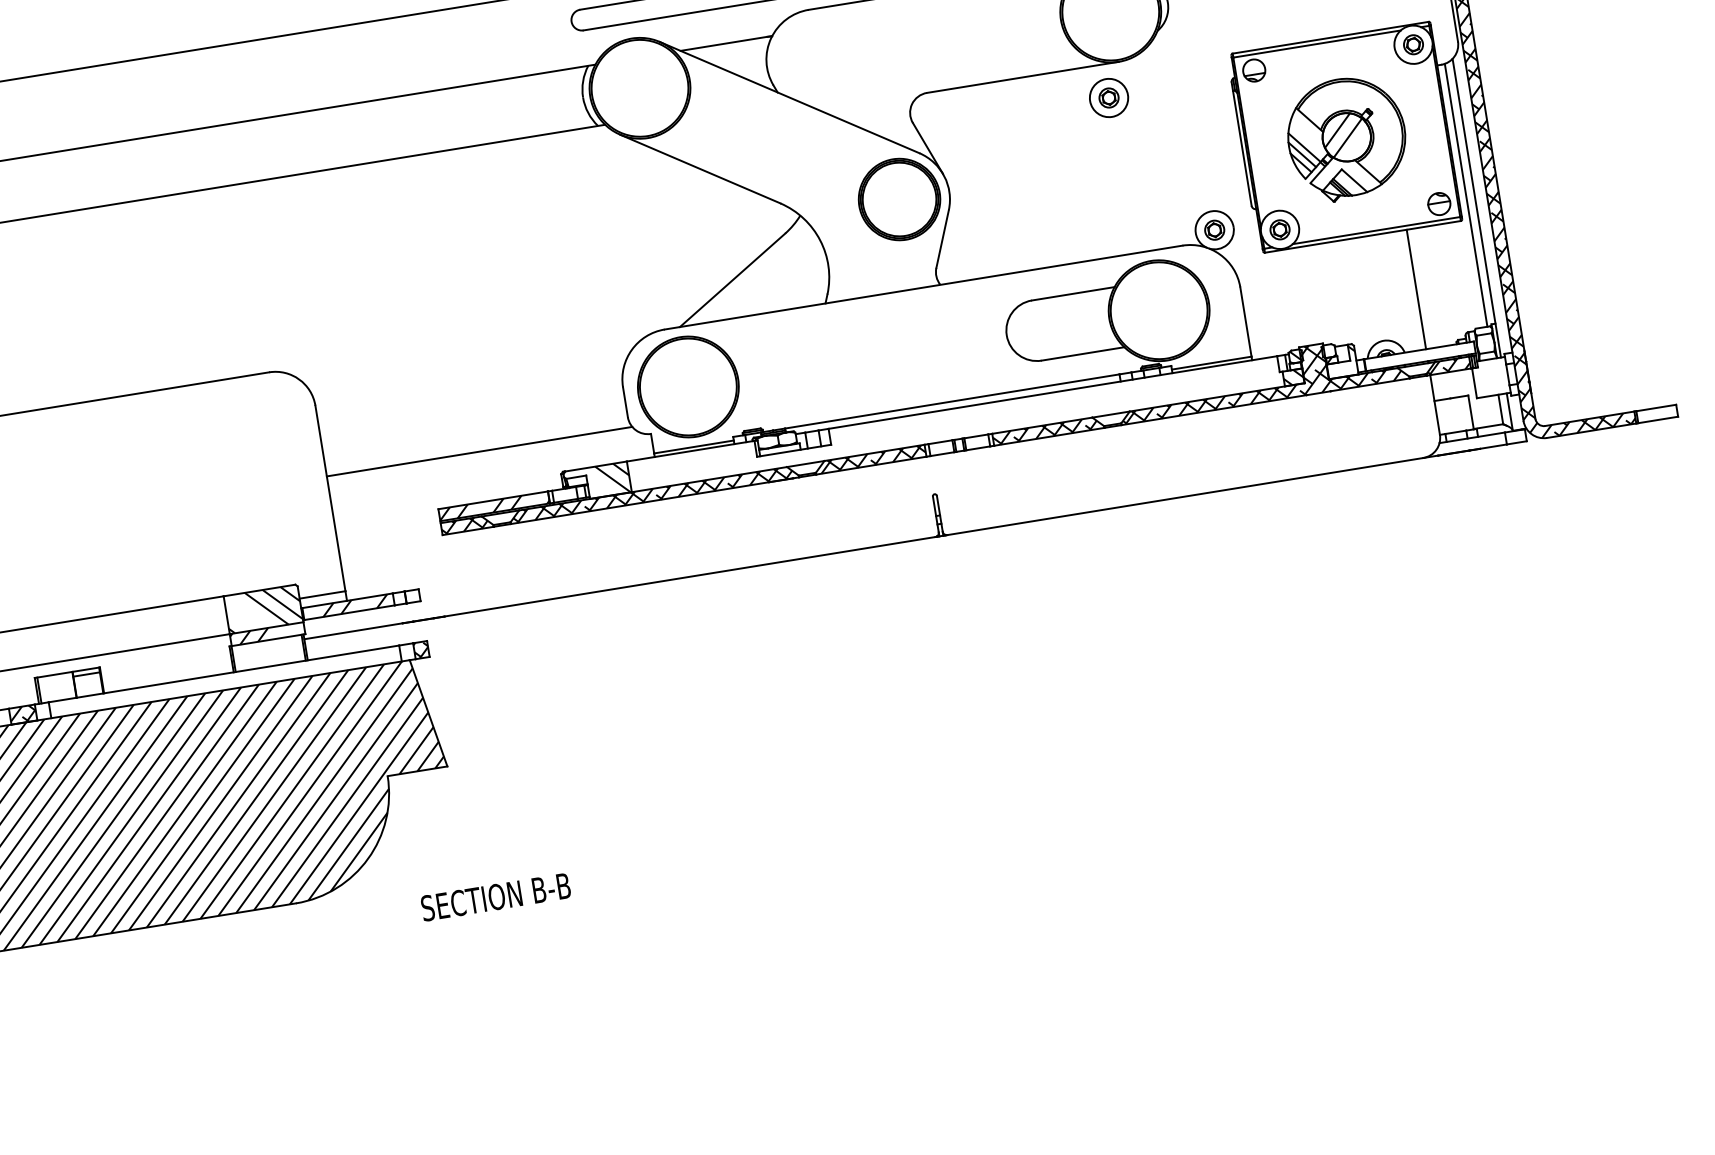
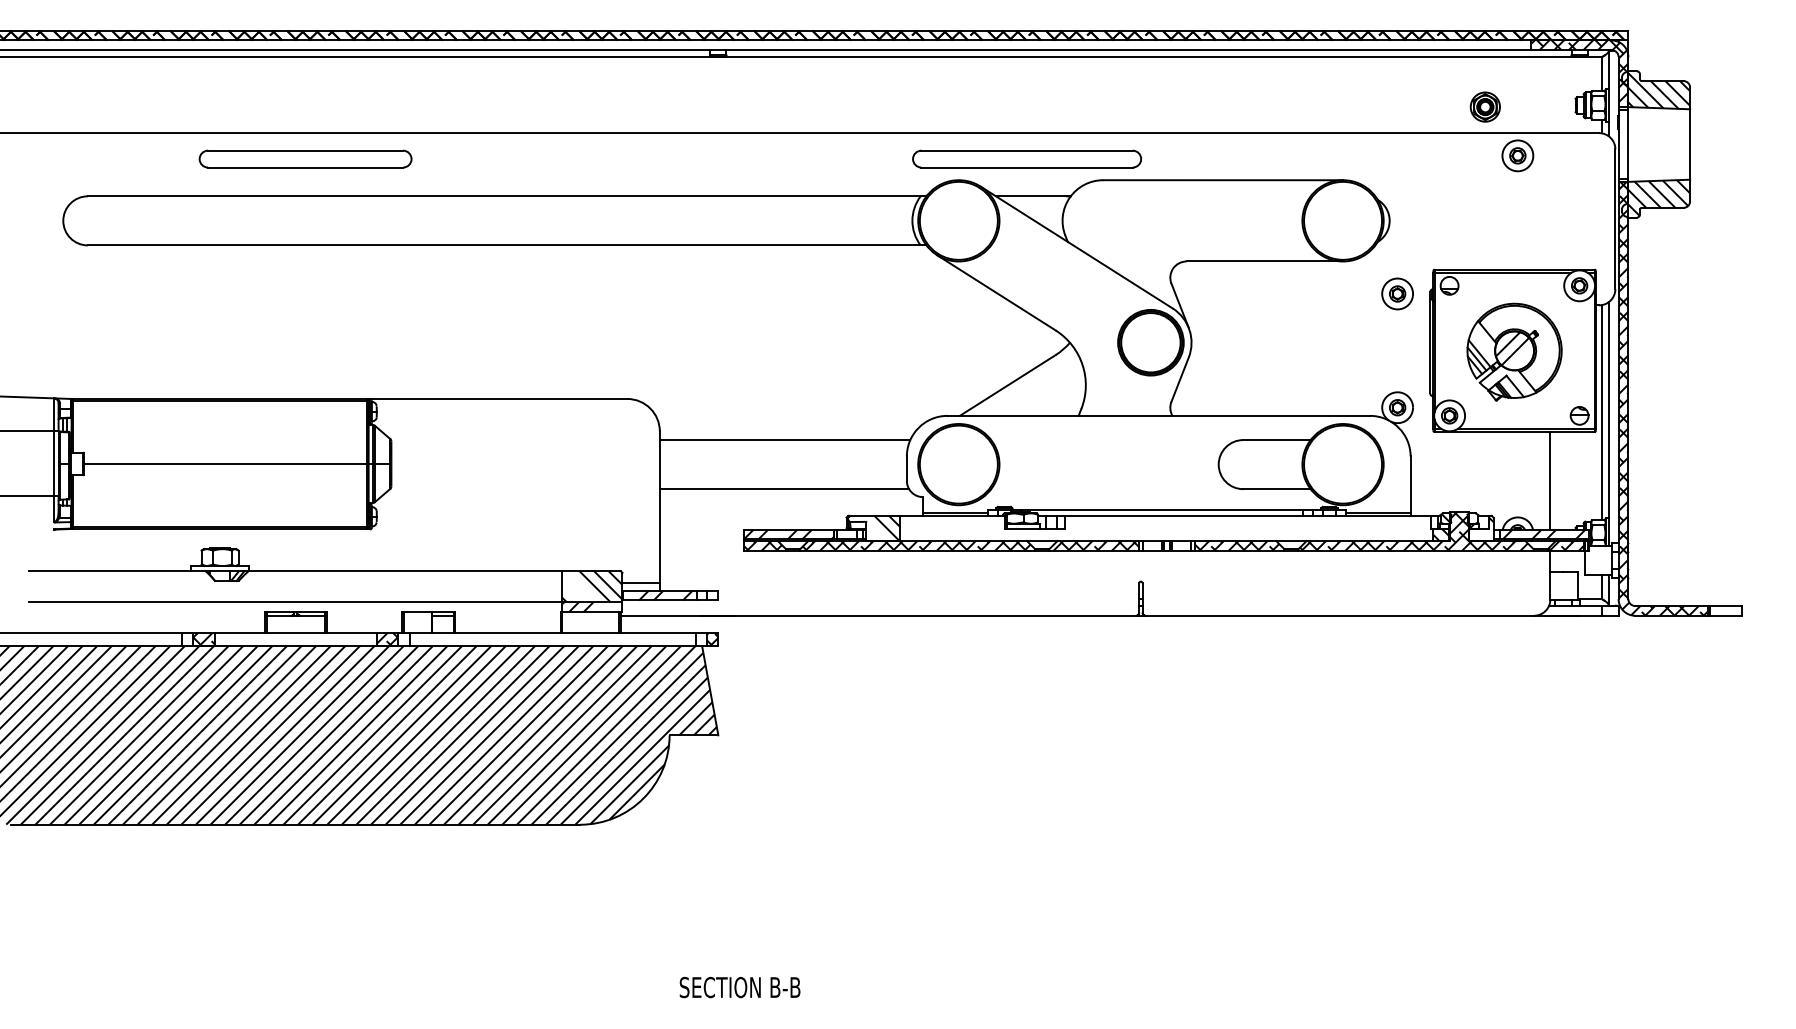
part: (1108, 97) -> (1397, 293), moved
hatch: (1418, 356) -> (1543, 534), added
line: (469, 392) -> (784, 440), added
text: (495, 897) -> (739, 987), moved

